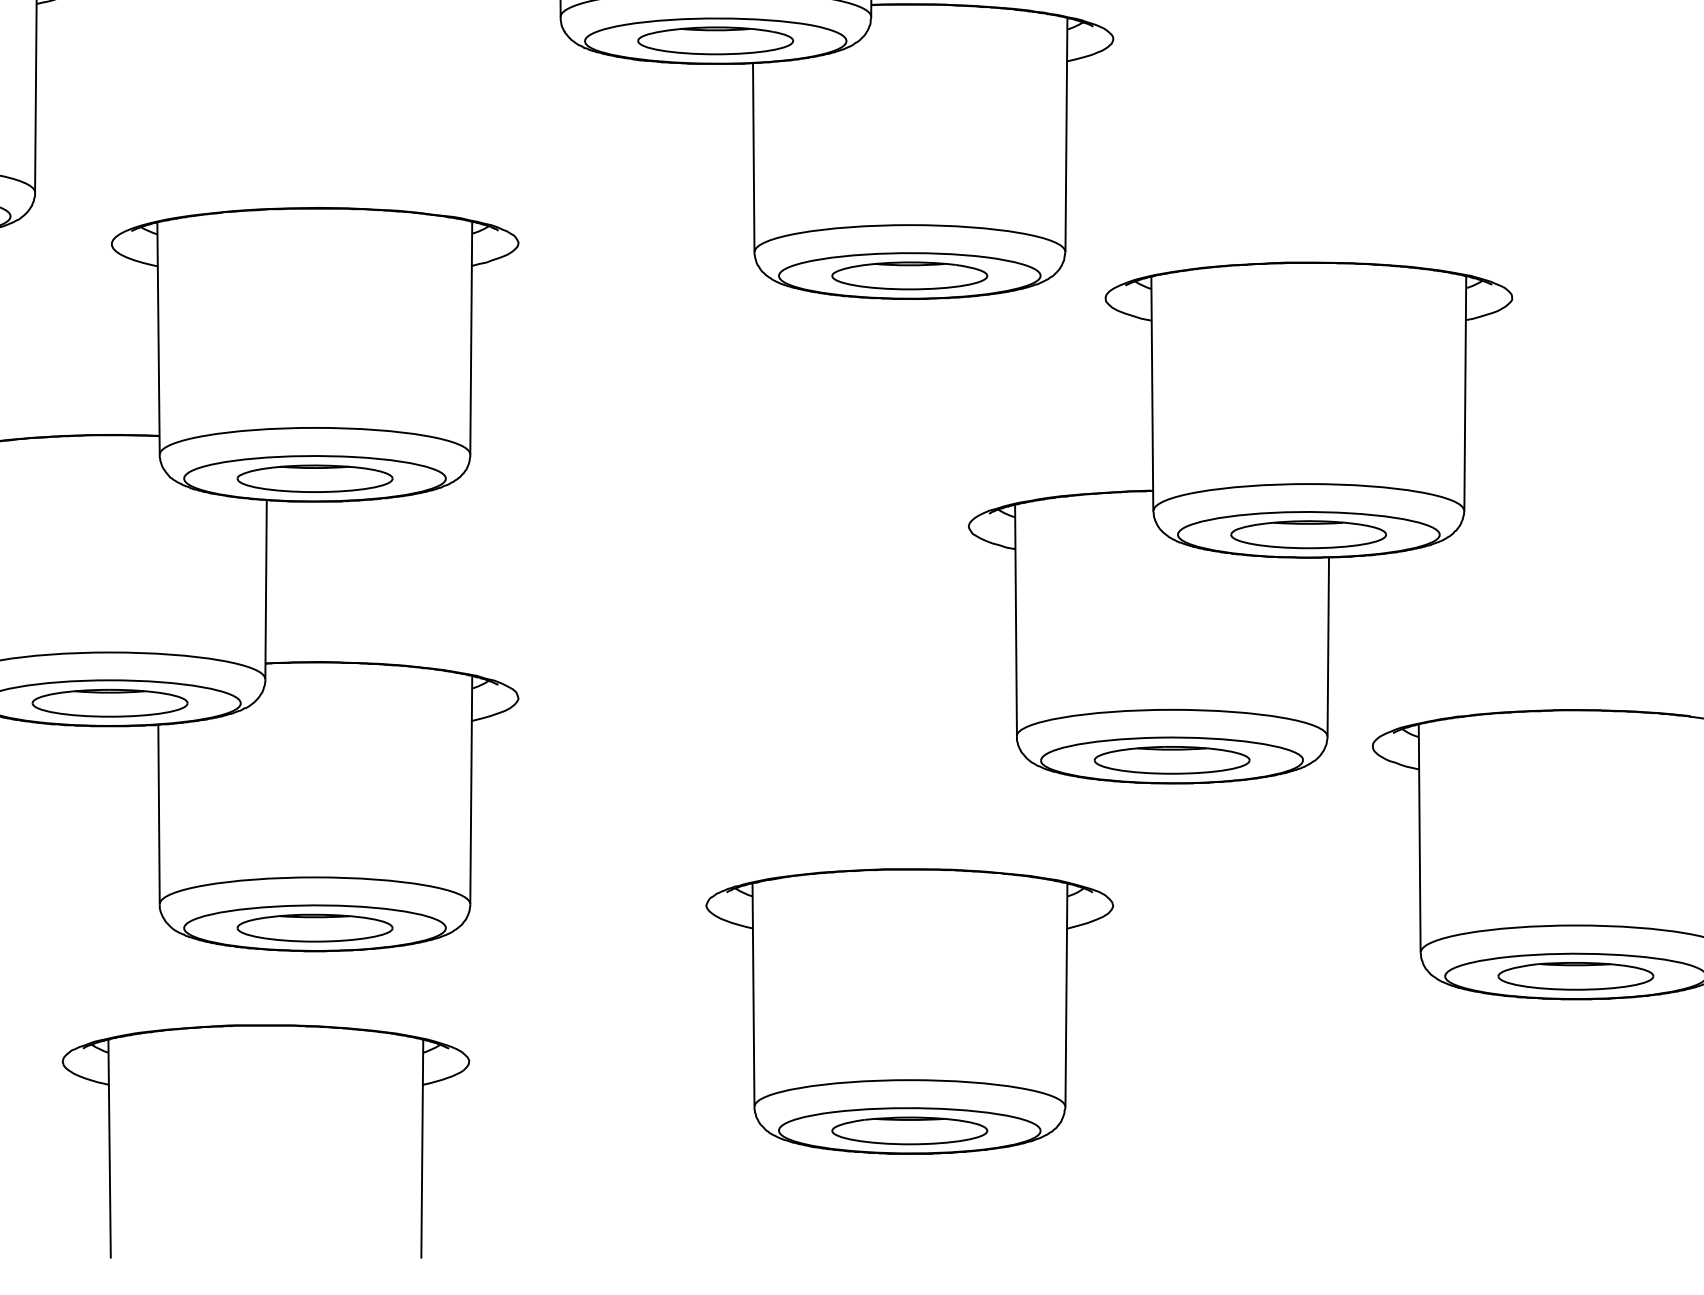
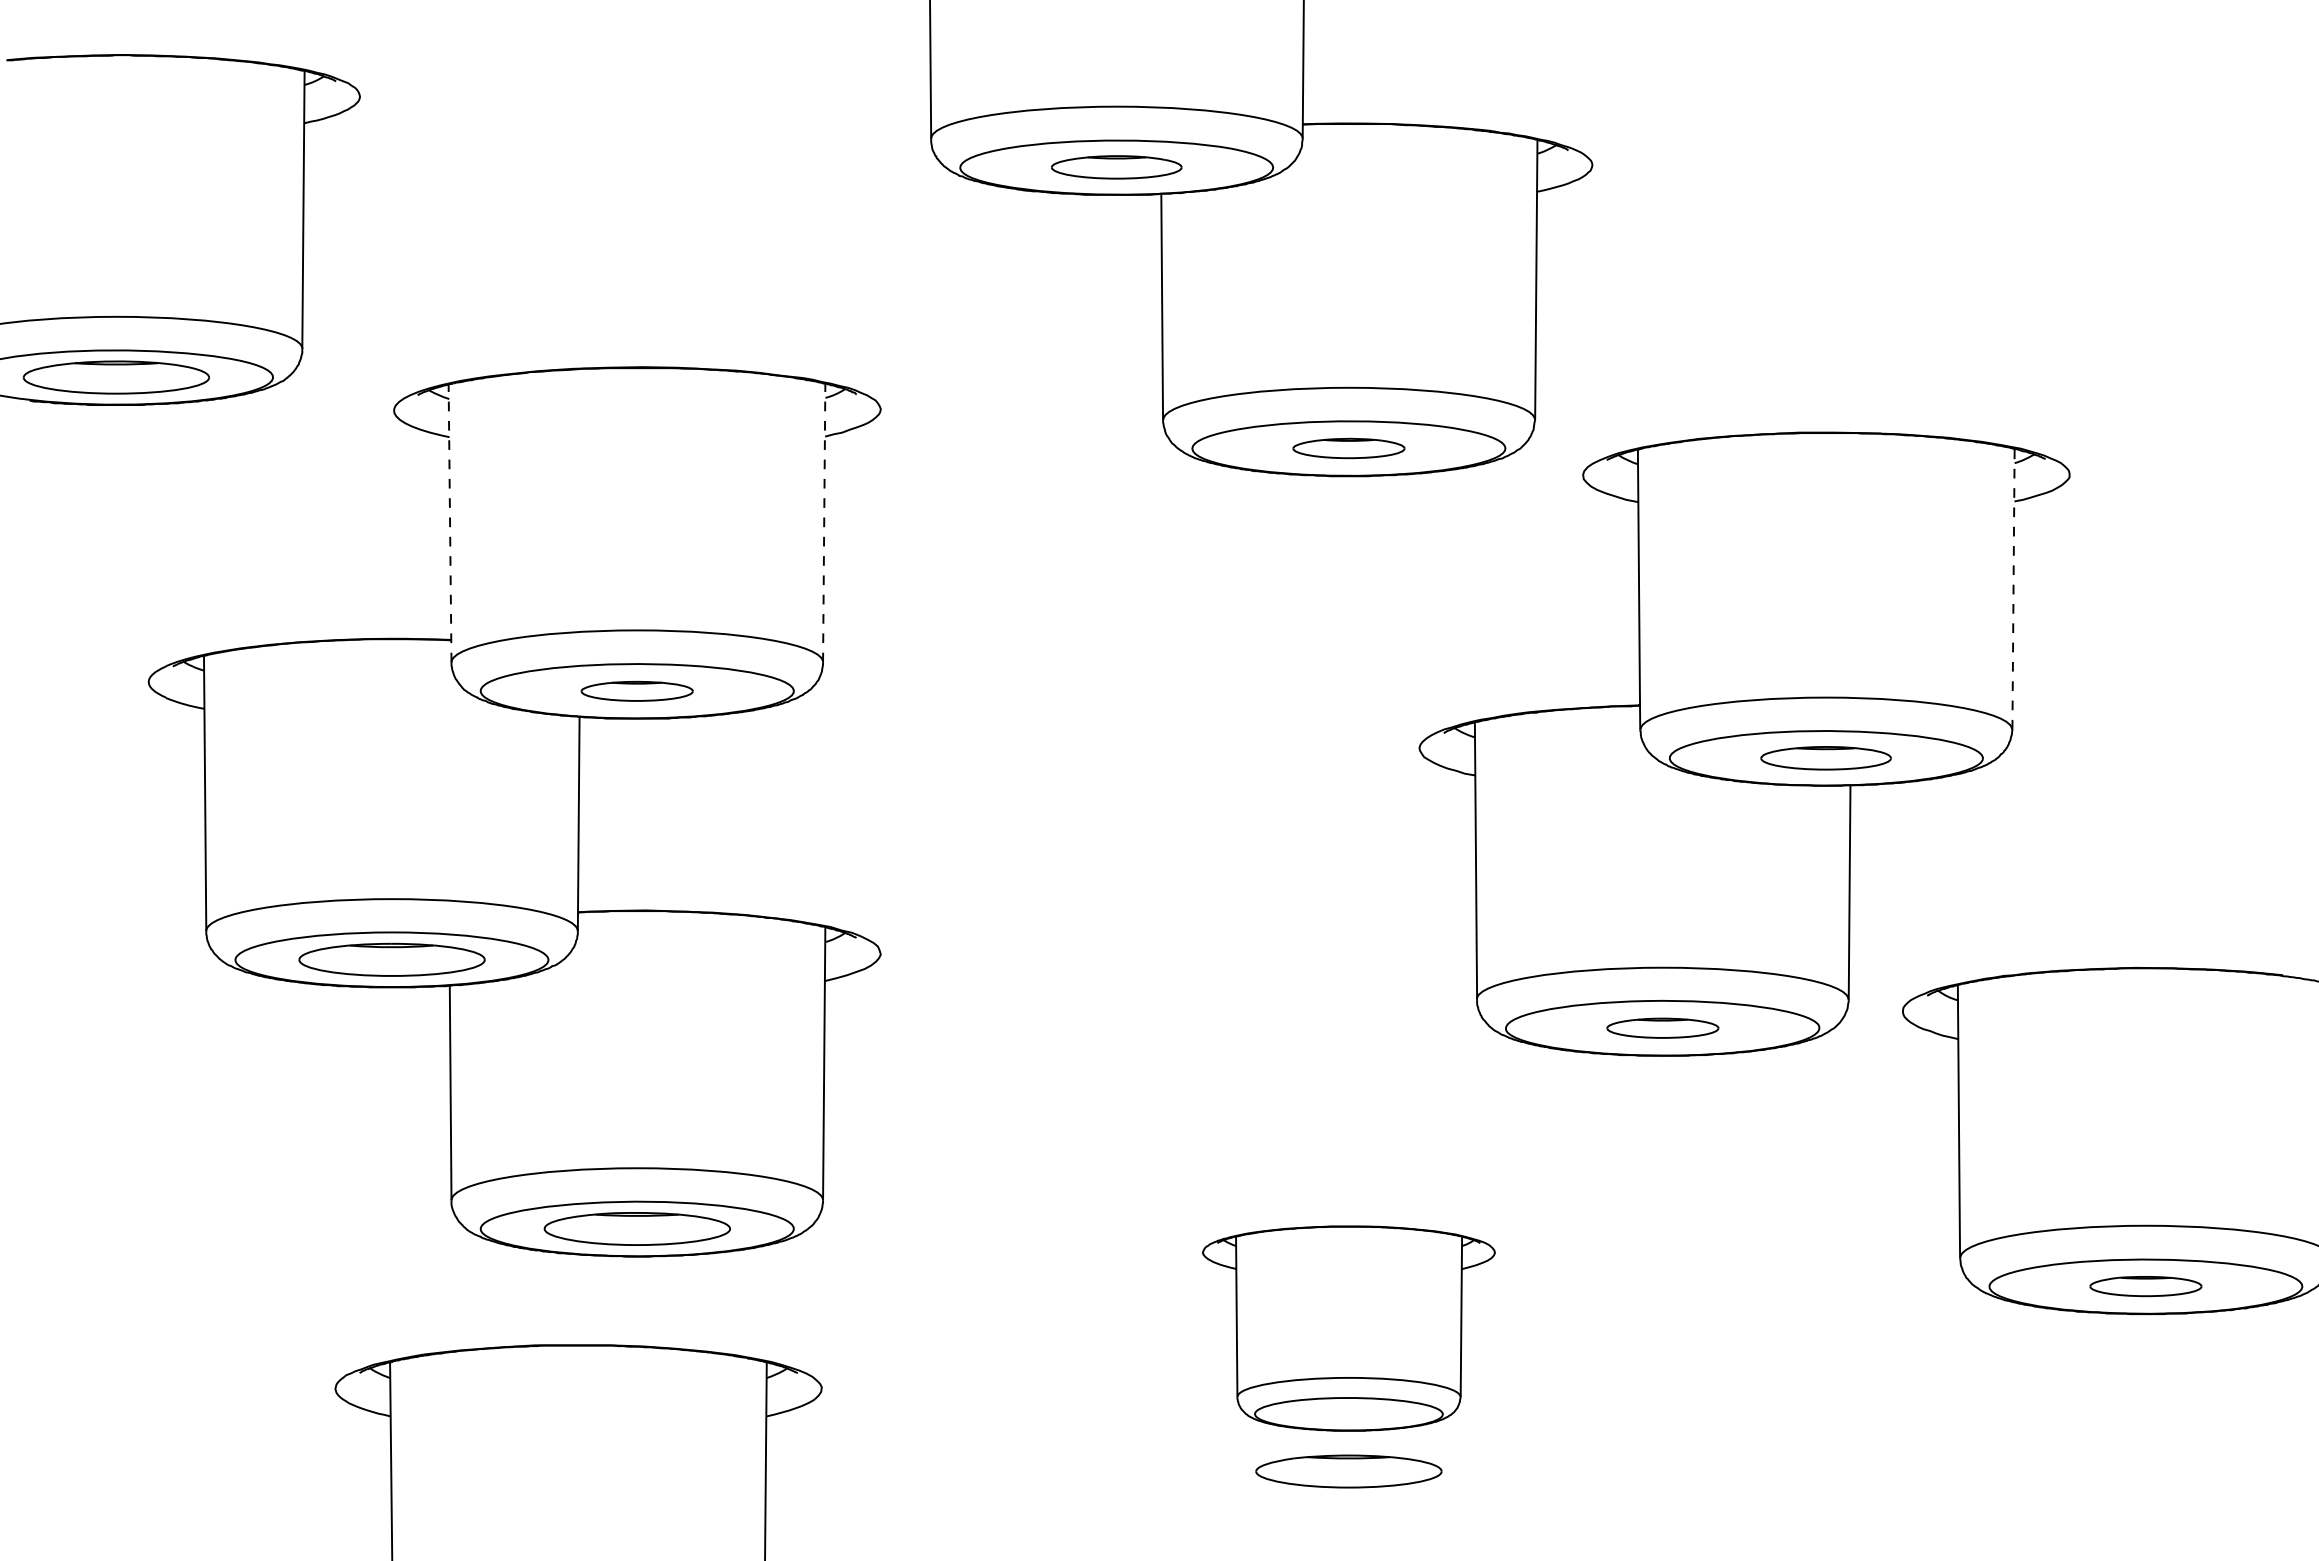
part: (715, 41) -> (1116, 167), size x0.7
part: (909, 275) -> (1348, 448), size x0.6
line: (471, 337) -> (824, 522), solid -> dashed
line: (158, 338) -> (450, 523), solid -> dashed
line: (1465, 392) -> (2013, 588), solid -> dashed
part: (314, 478) -> (636, 691), size x0.6
part: (1308, 534) -> (1825, 758), size x0.7
part: (1171, 760) -> (1662, 1028), size x0.6
part: (1575, 976) -> (2145, 1286), size x0.6
part: (909, 1011) -> (1348, 1328), size x0.6

